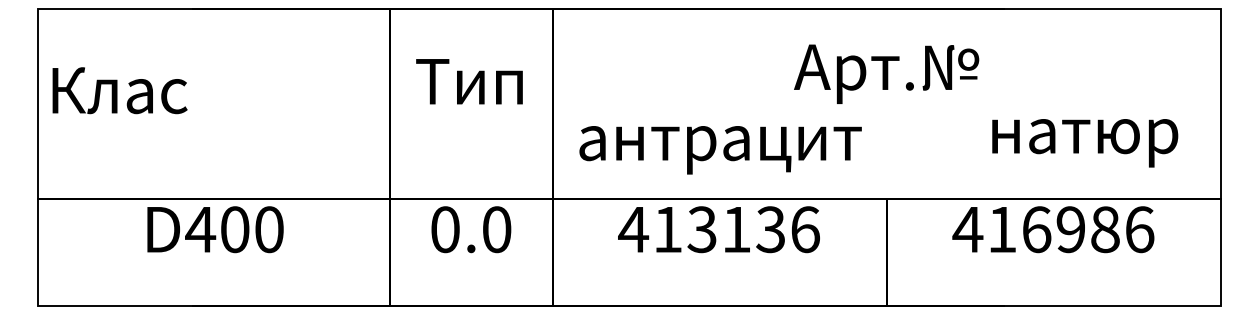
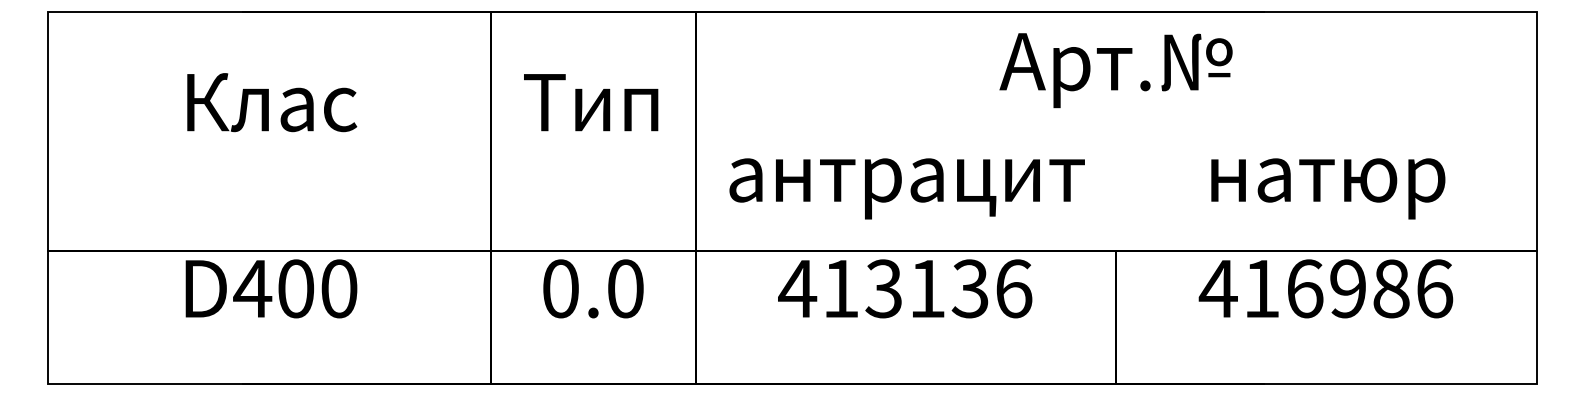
text: (886, 73) -> (1115, 69), moved
text: (119, 90) -> (271, 102), moved
text: (1085, 143) -> (1328, 189), moved

